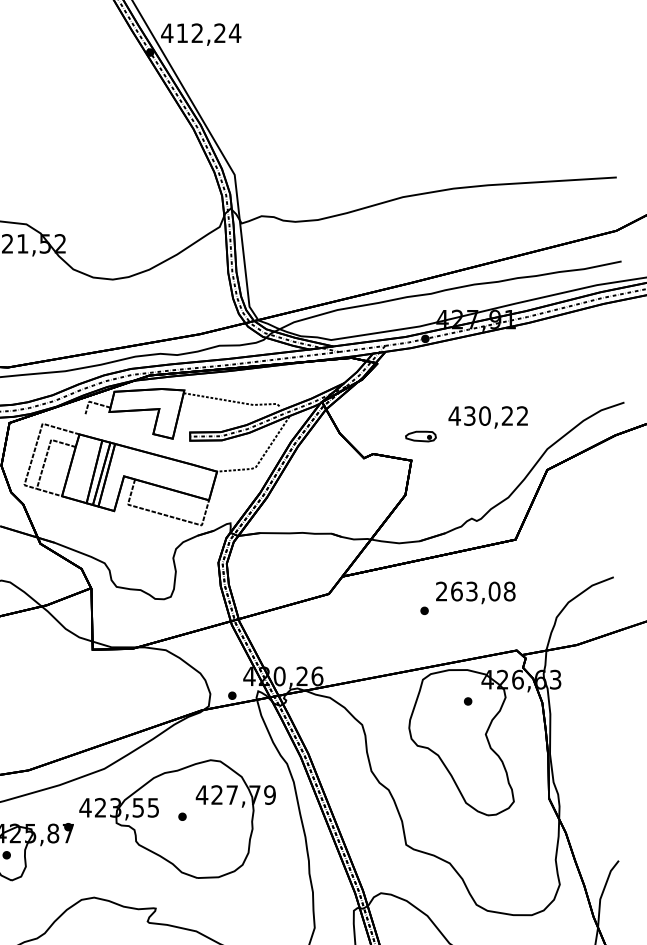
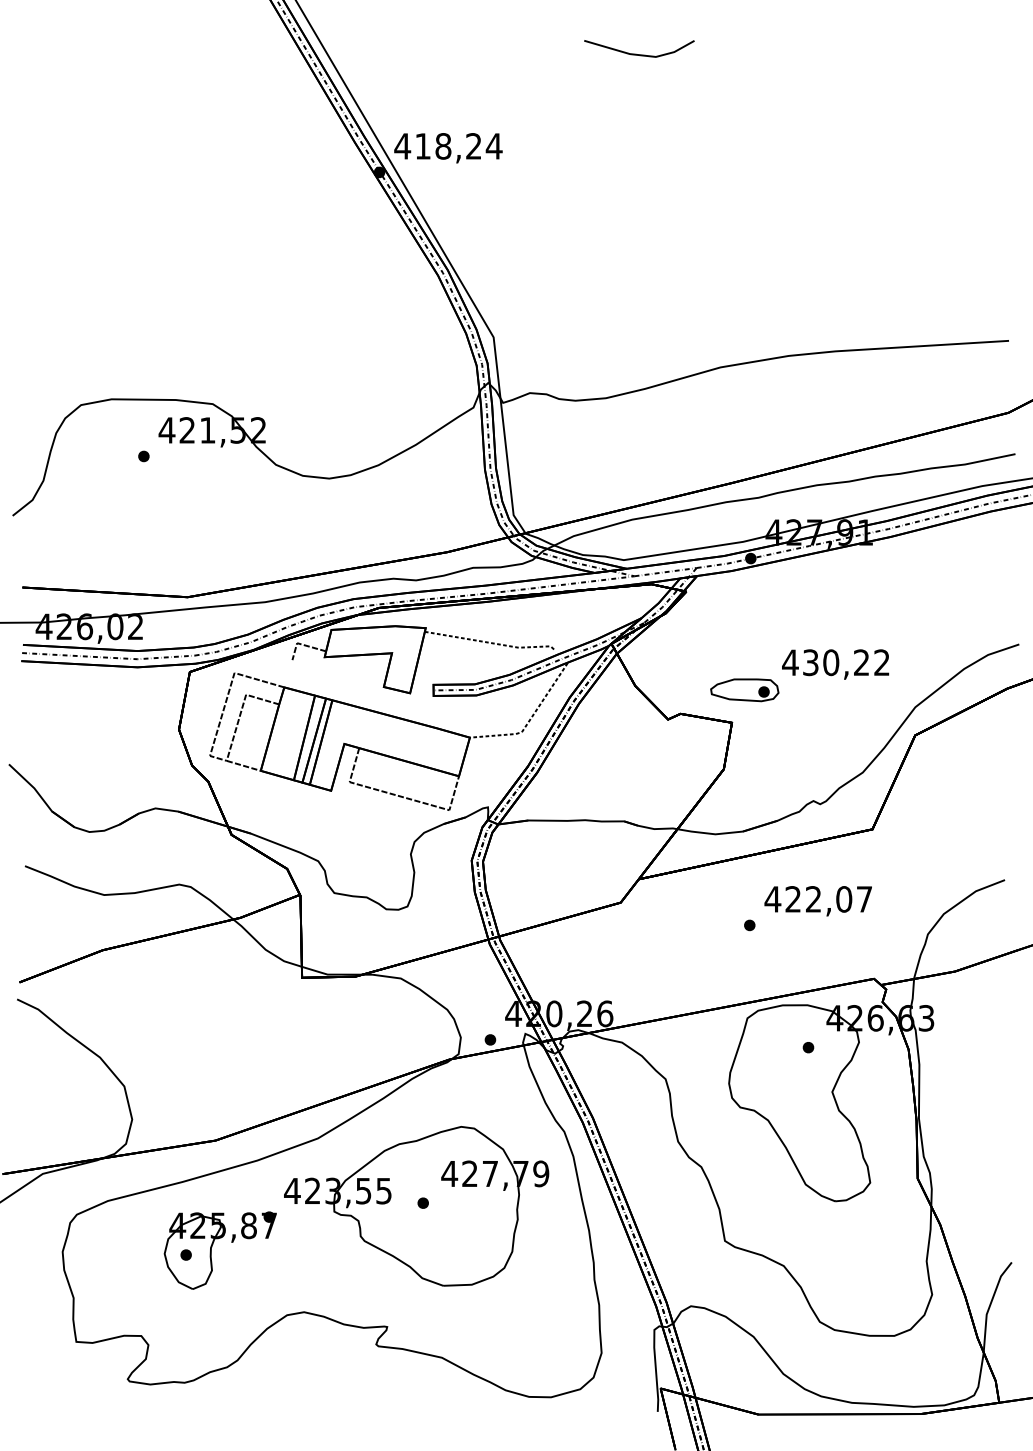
text: (197, 33) -> (443, 146), 412,24 -> 418,24
part: (420, 436) -> (744, 690), size x1.67
text: (475, 591) -> (818, 899), 263,08 -> 422,07

